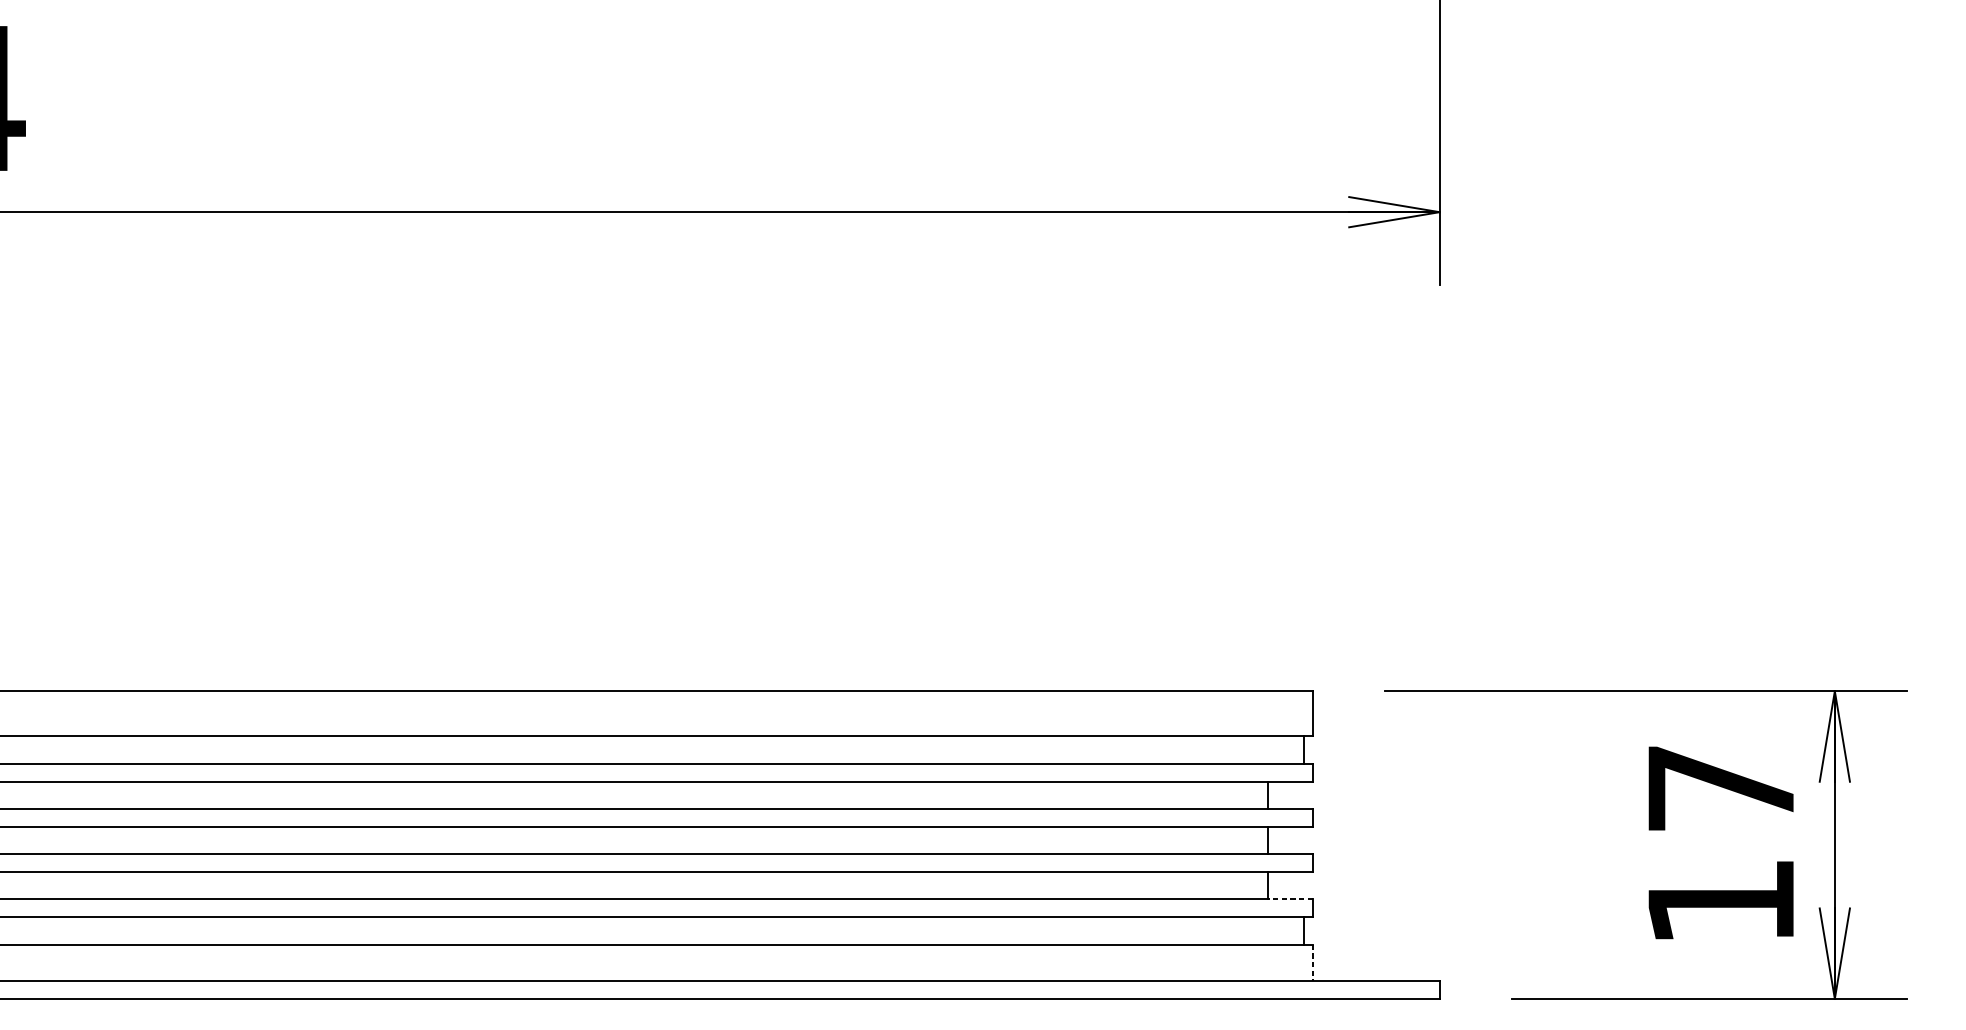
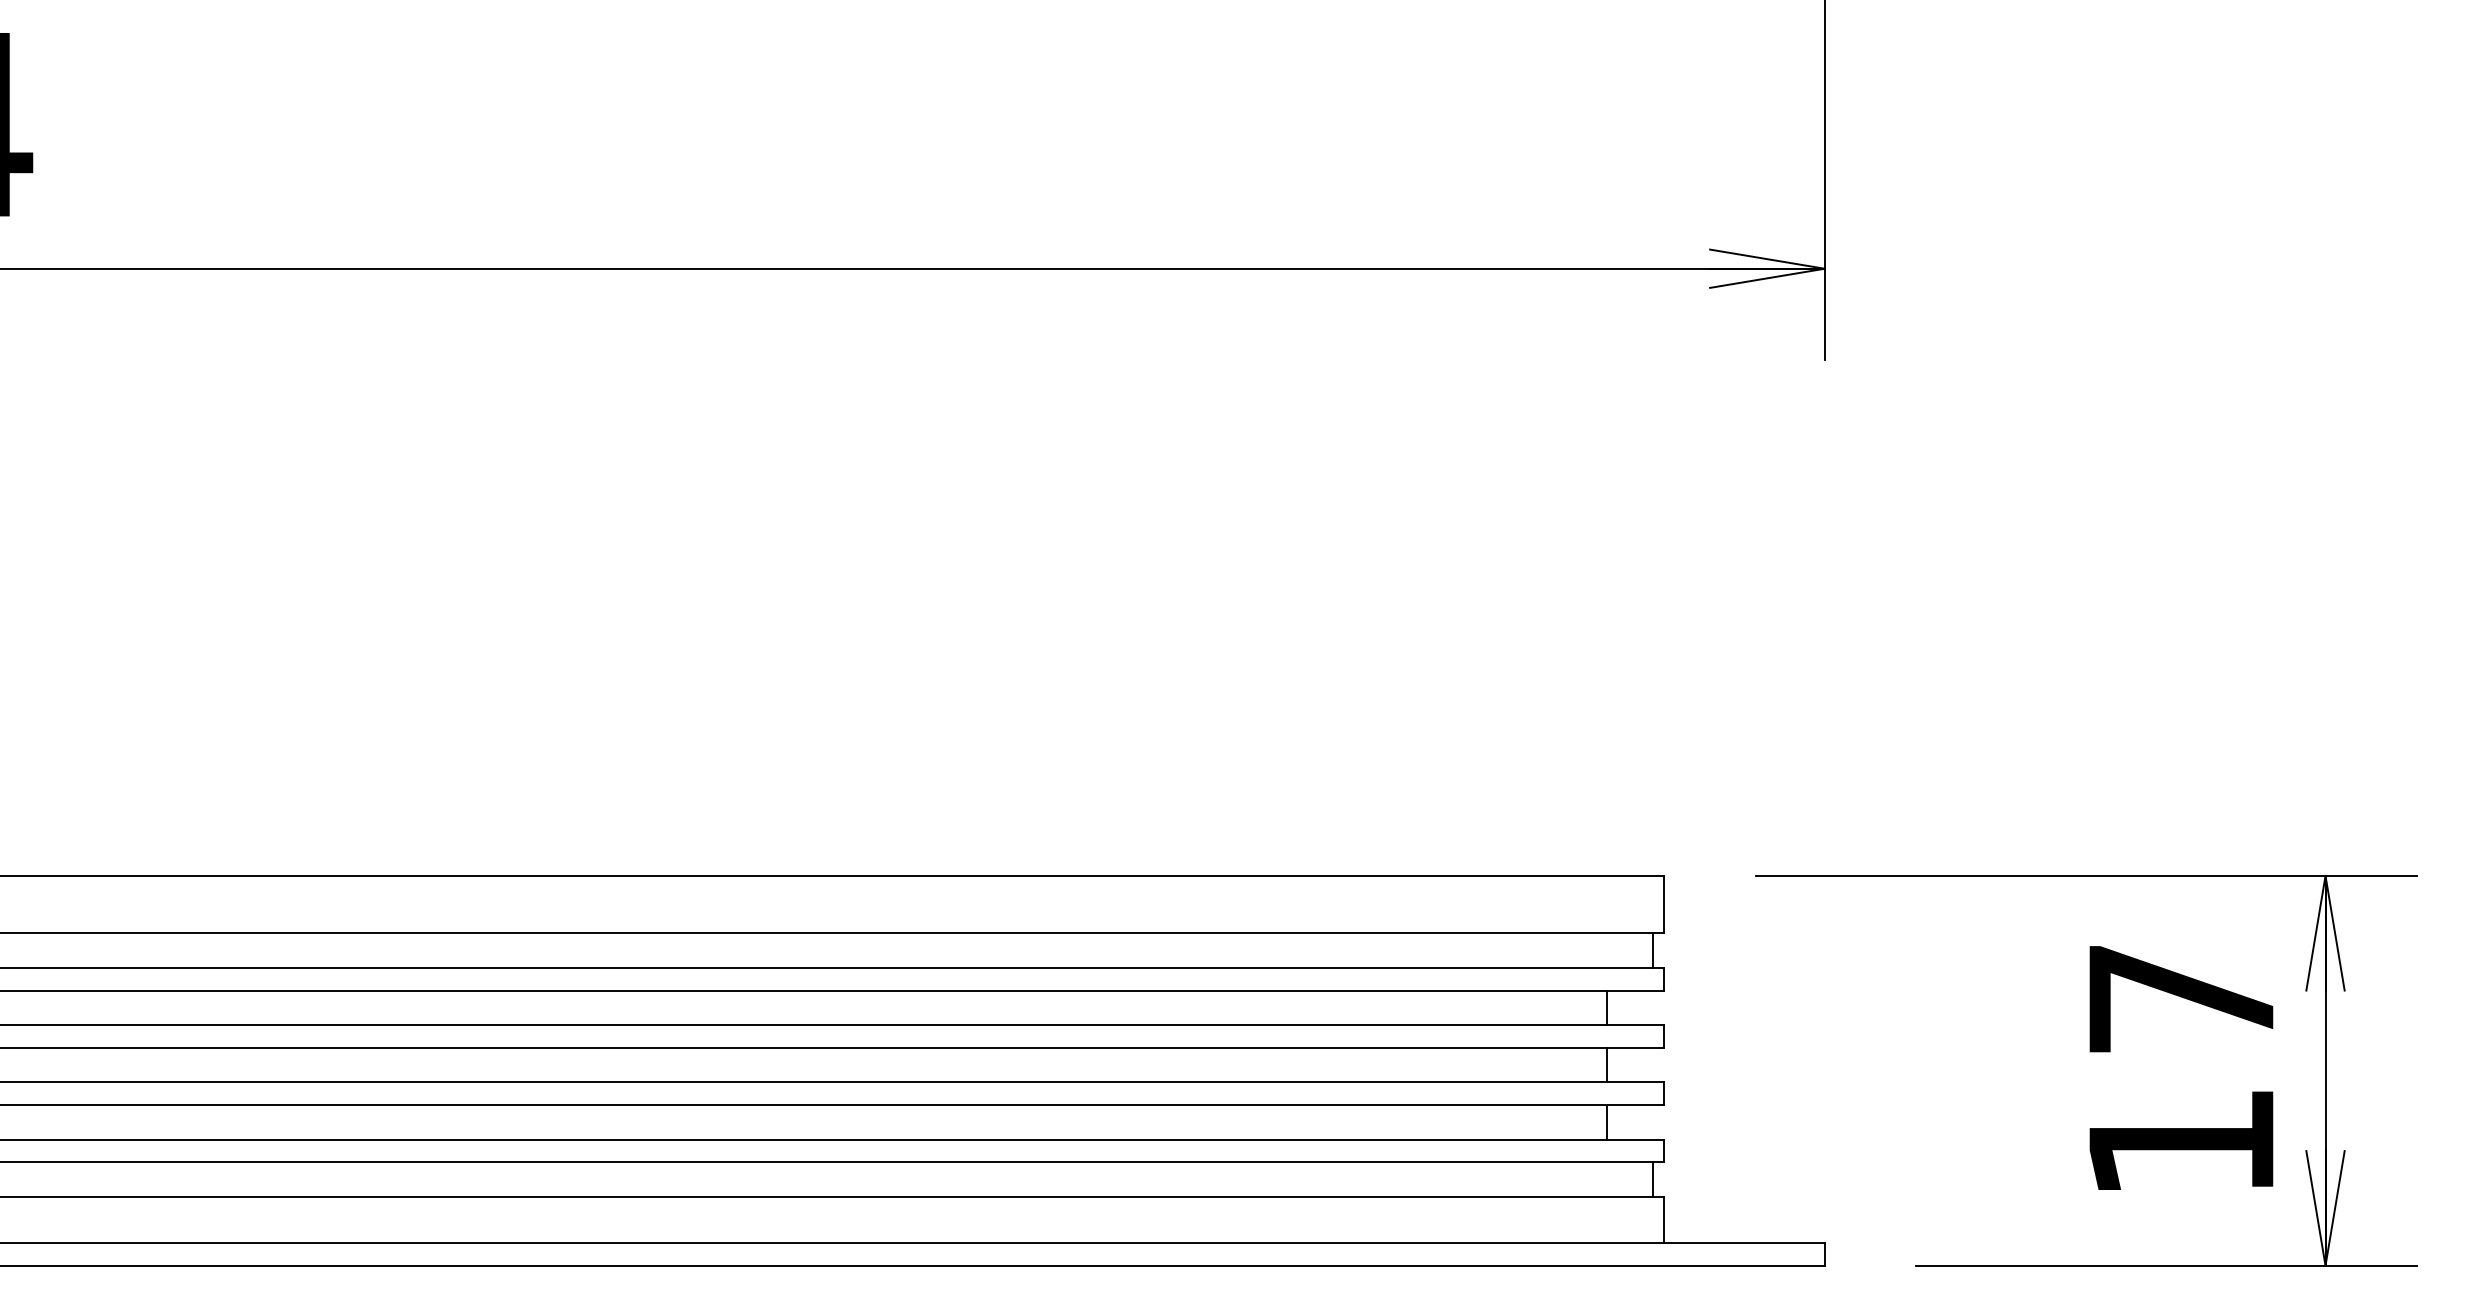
line: (1290, 899) -> (1635, 1139), dashed -> solid
line: (1313, 962) -> (1664, 1219), dashed -> solid

